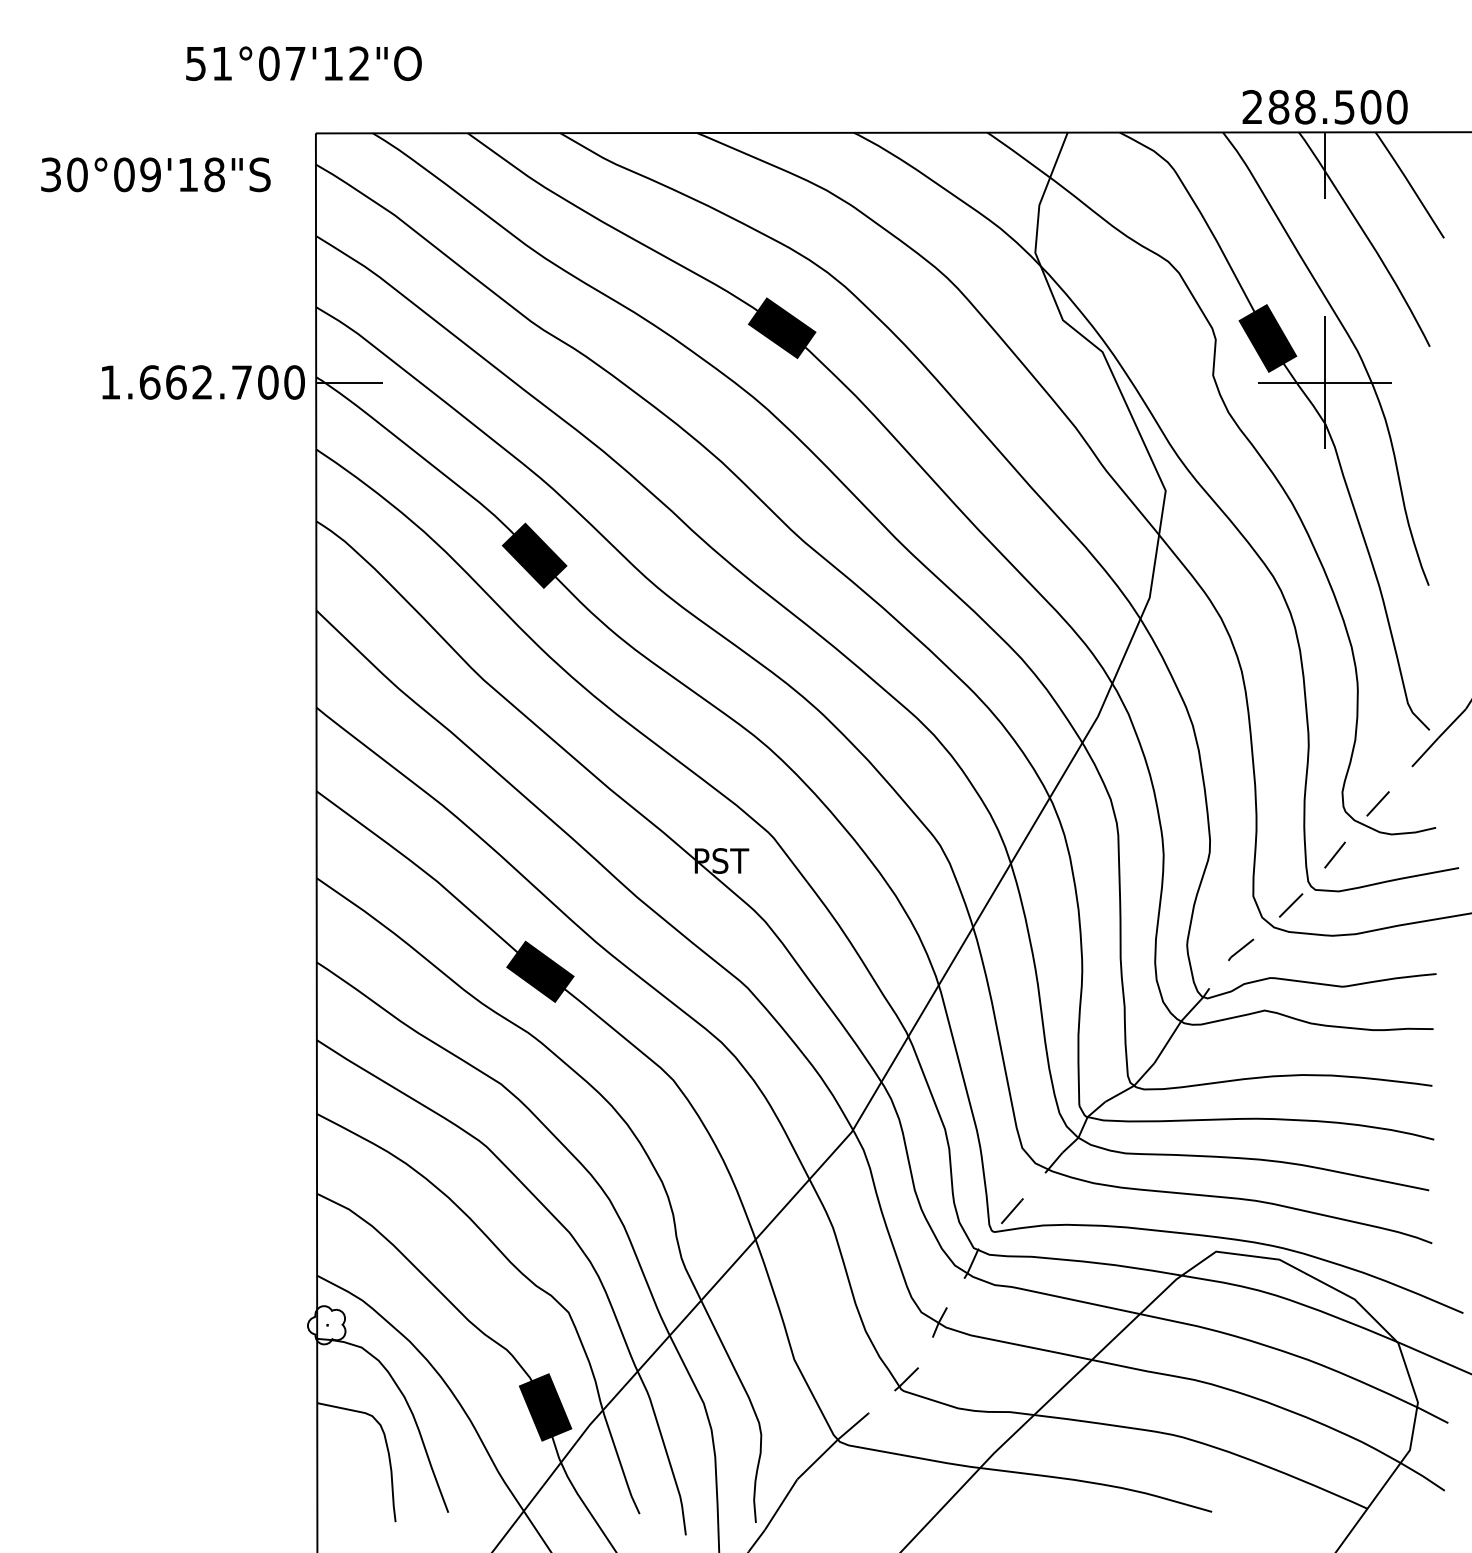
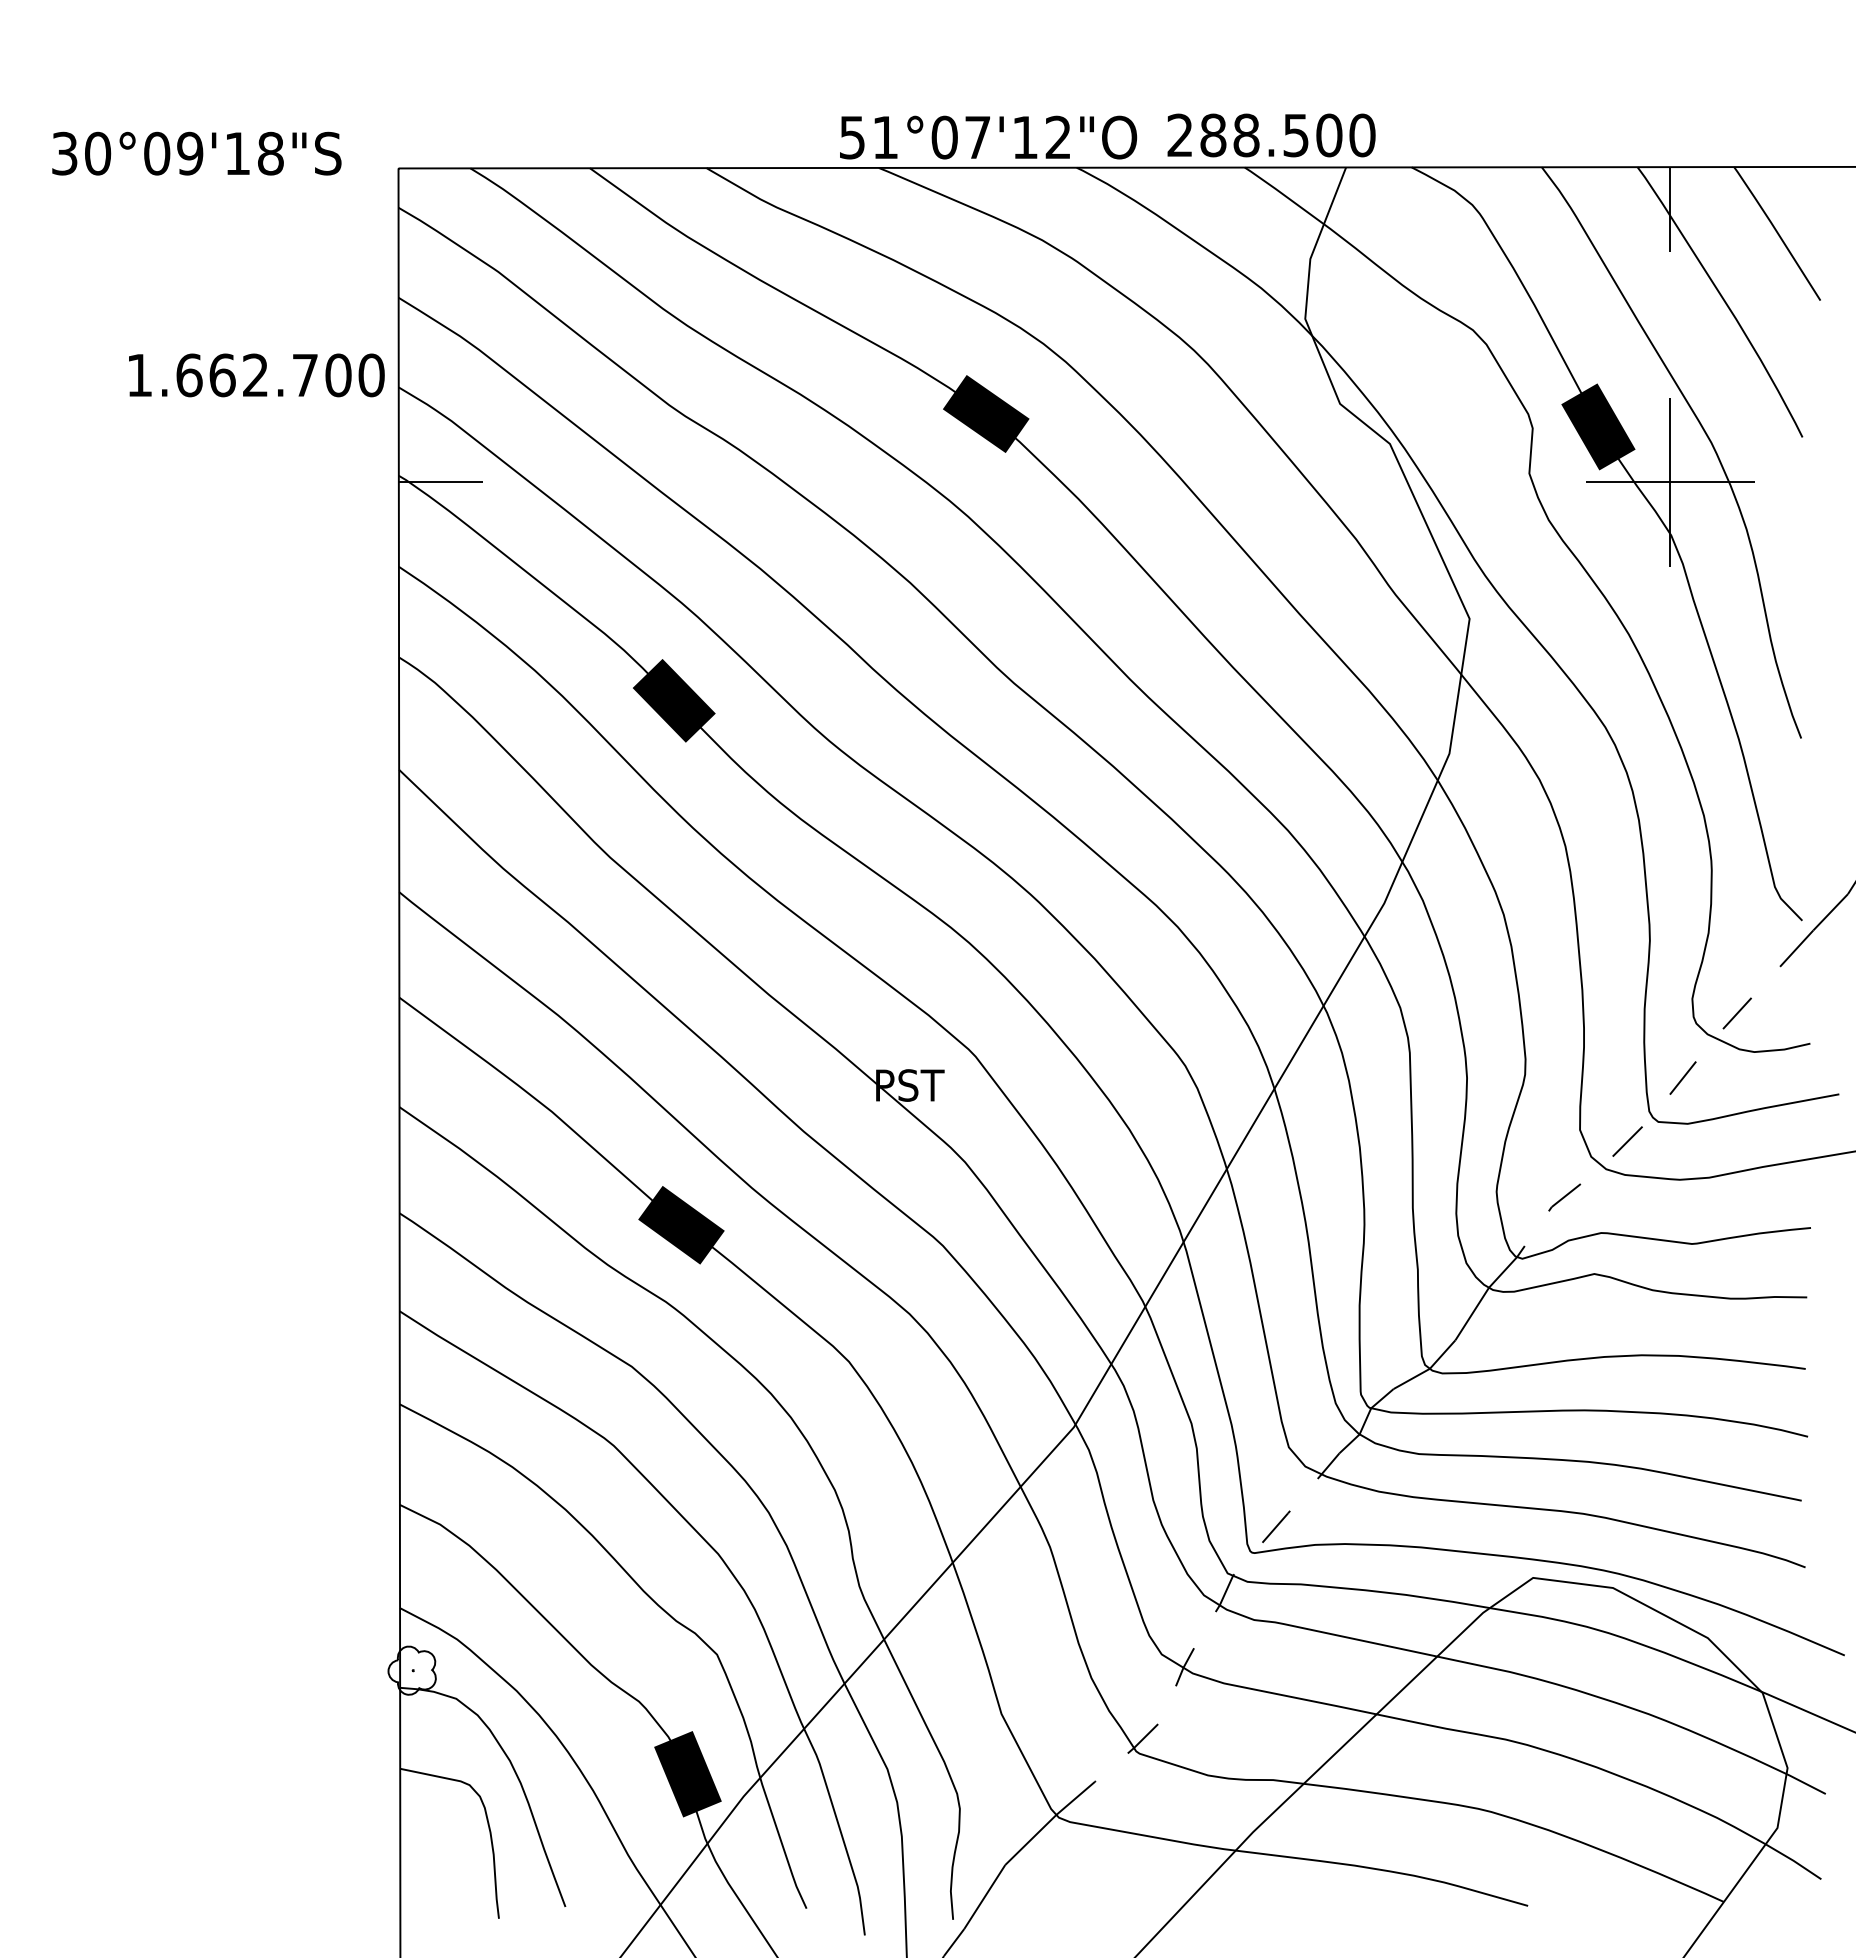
text: (303, 63) -> (988, 137), moved
text: (1325, 107) -> (1271, 135), moved
text: (155, 174) -> (196, 153), moved
text: (203, 382) -> (256, 375), moved

